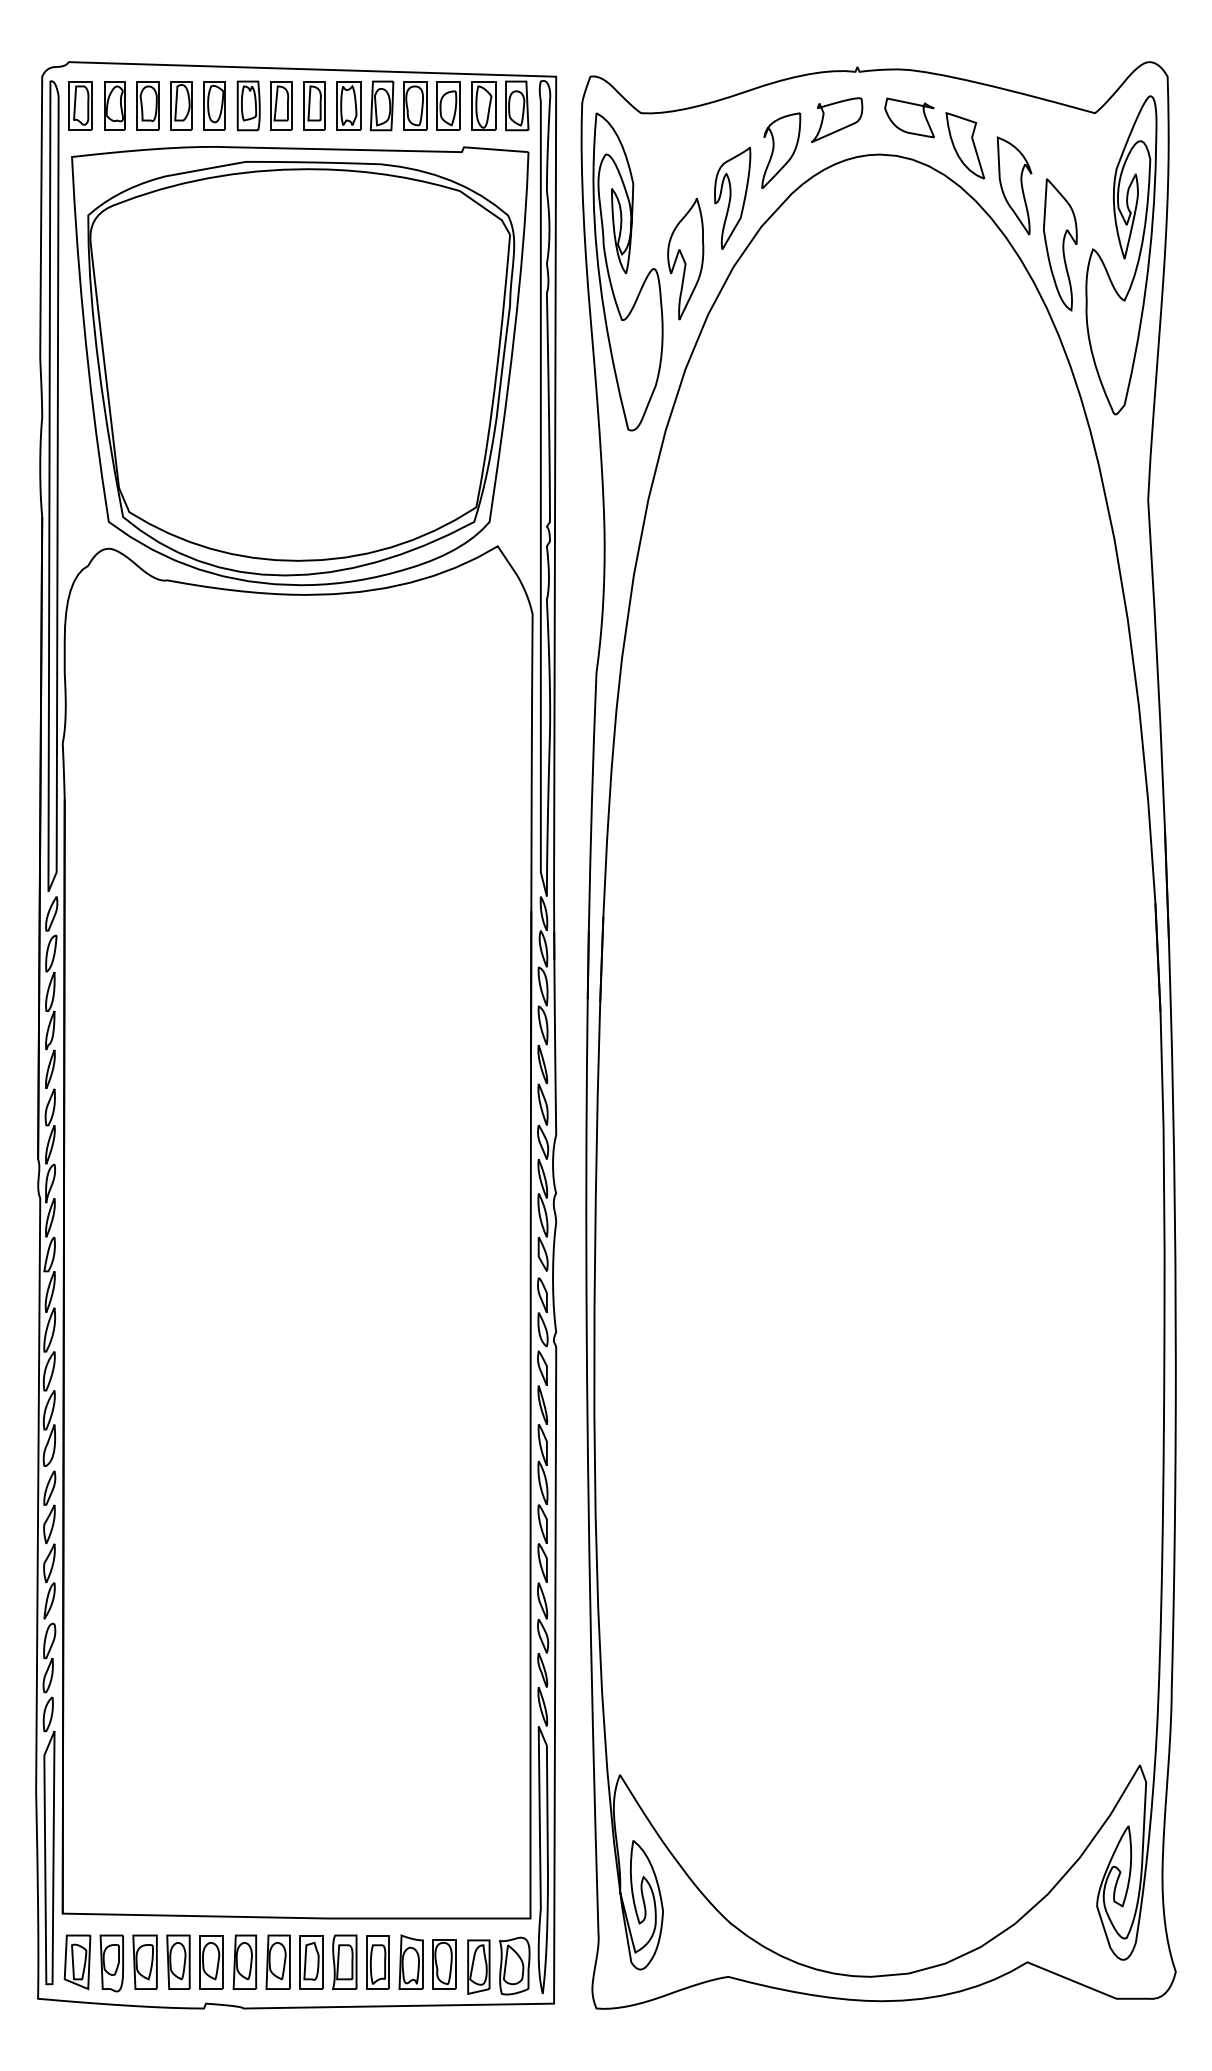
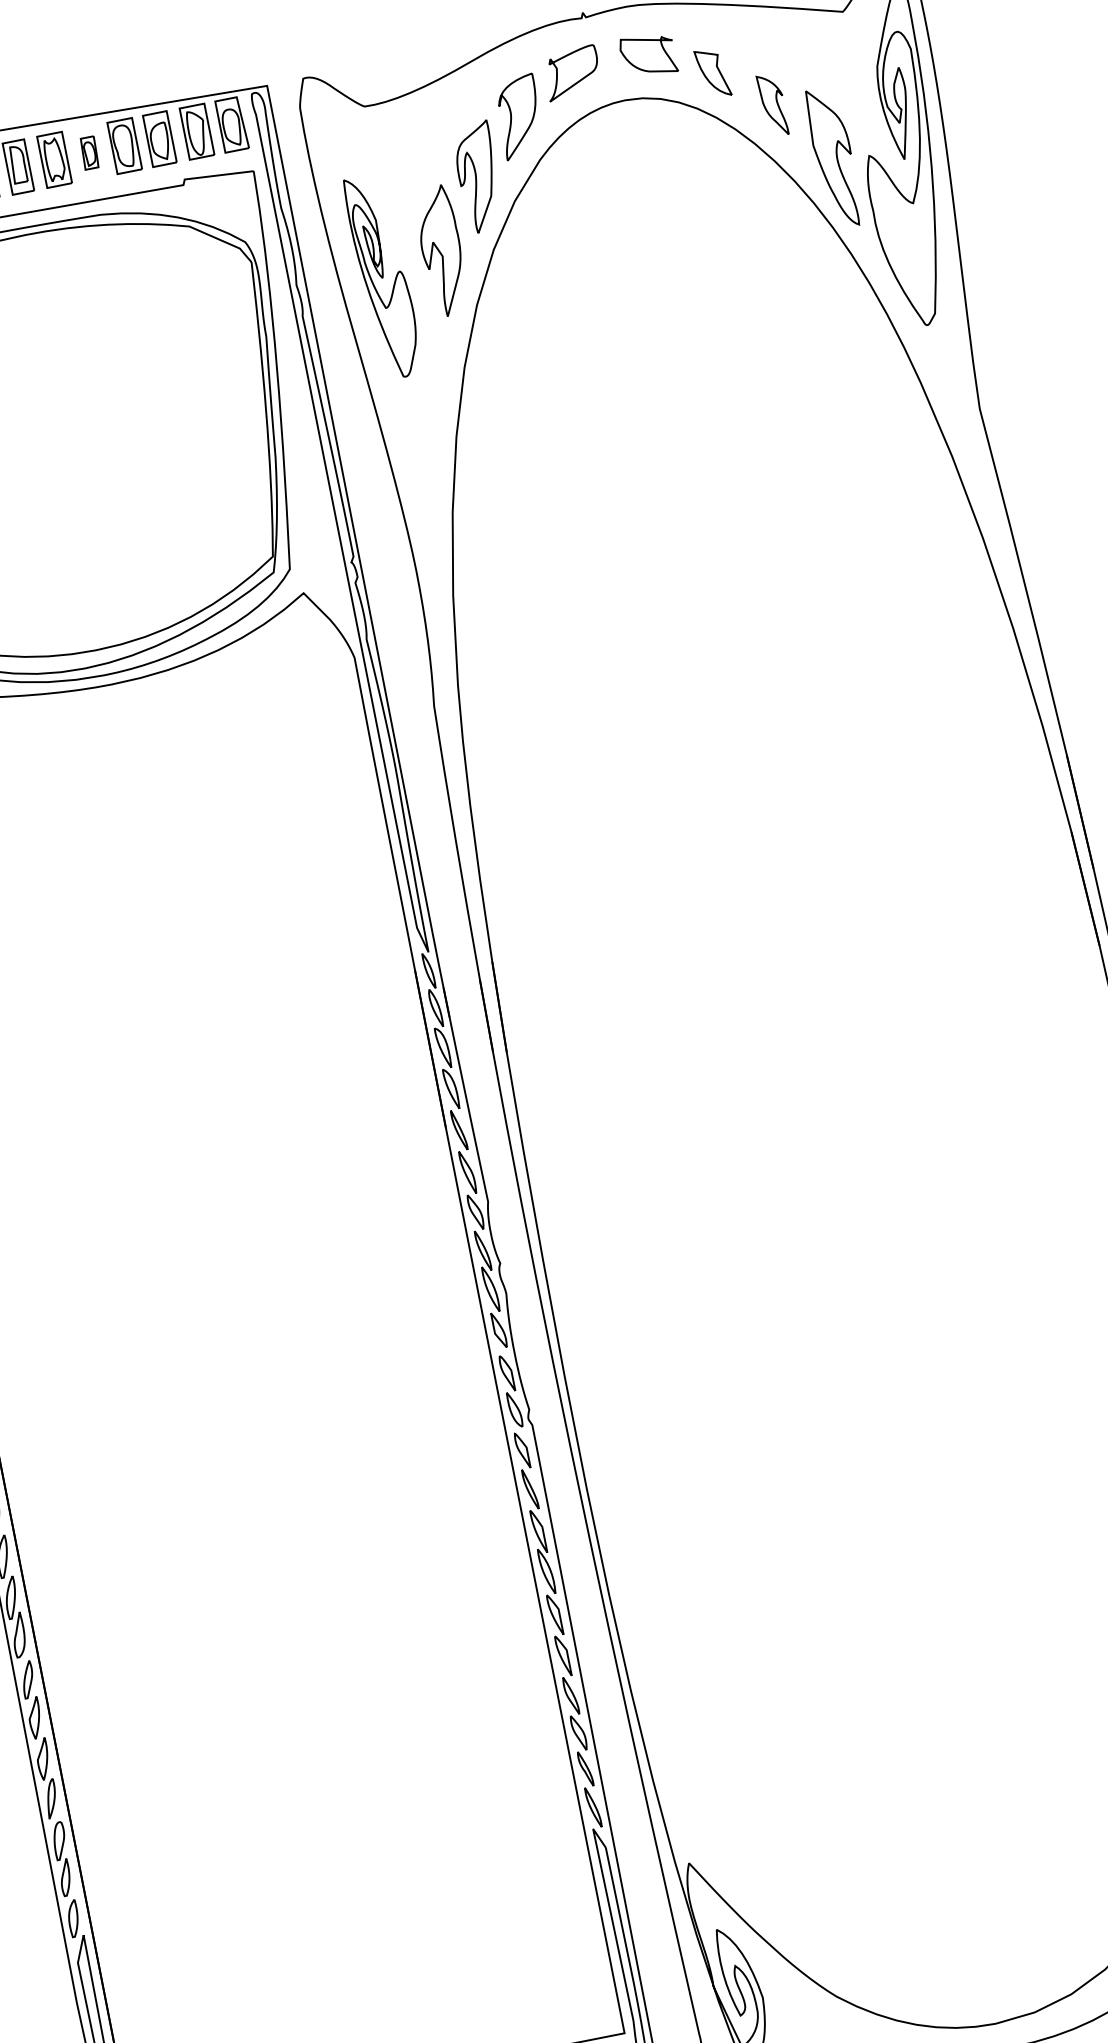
part: (381, 105) -> (88, 152), size x0.6
part: (965, 145) -> (713, 72), size x0.7
part: (1014, 185) -> (773, 104), size x0.6
part: (627, 271) -> (383, 276), size x0.6

